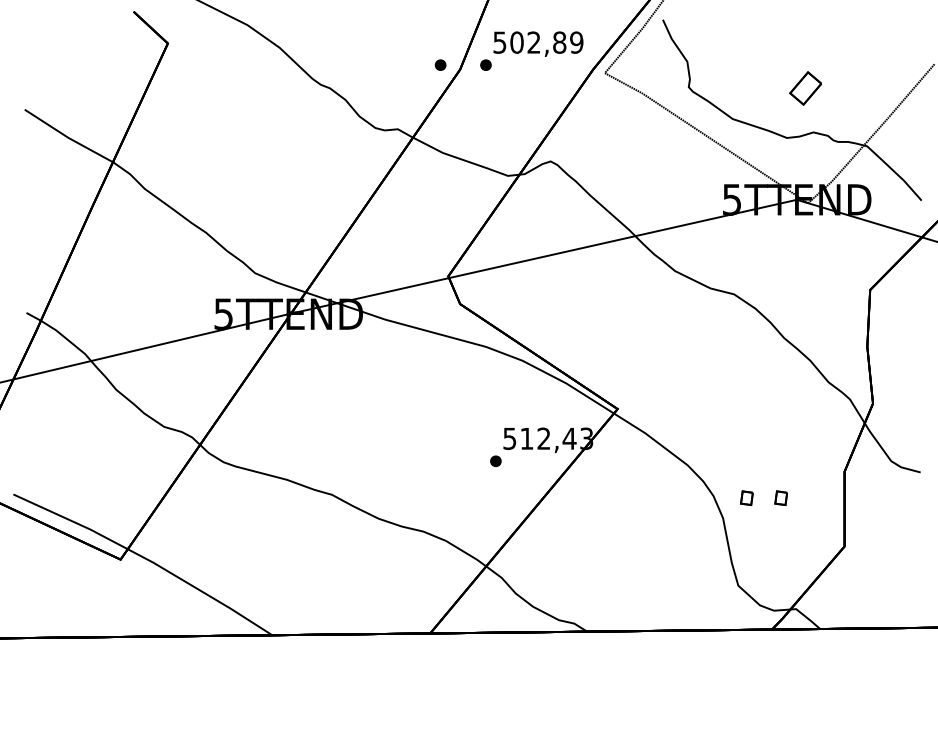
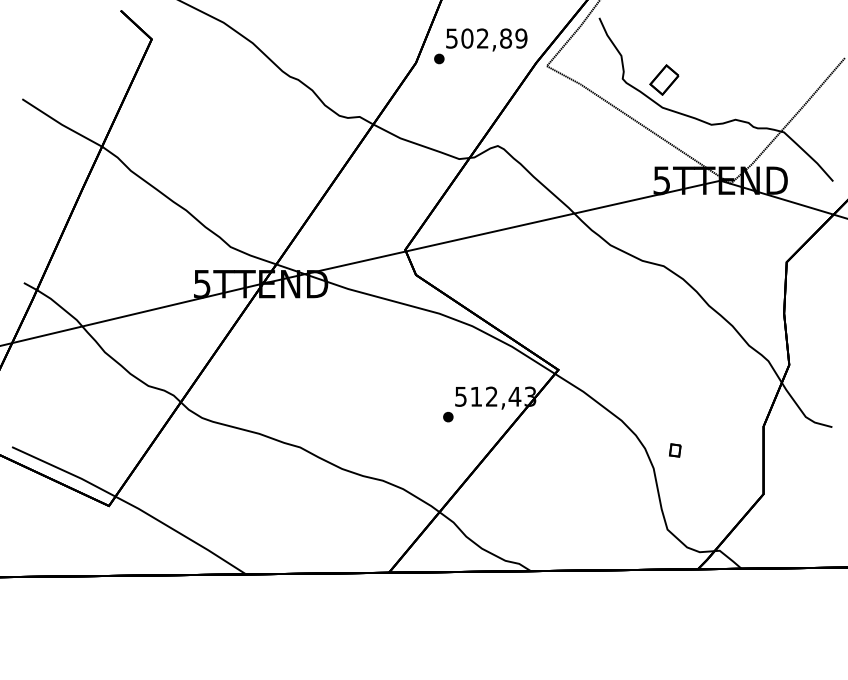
part: (440, 64) -> (398, 58), removed
part: (805, 87) -> (664, 79), moved
part: (781, 498) -> (706, 450), removed

